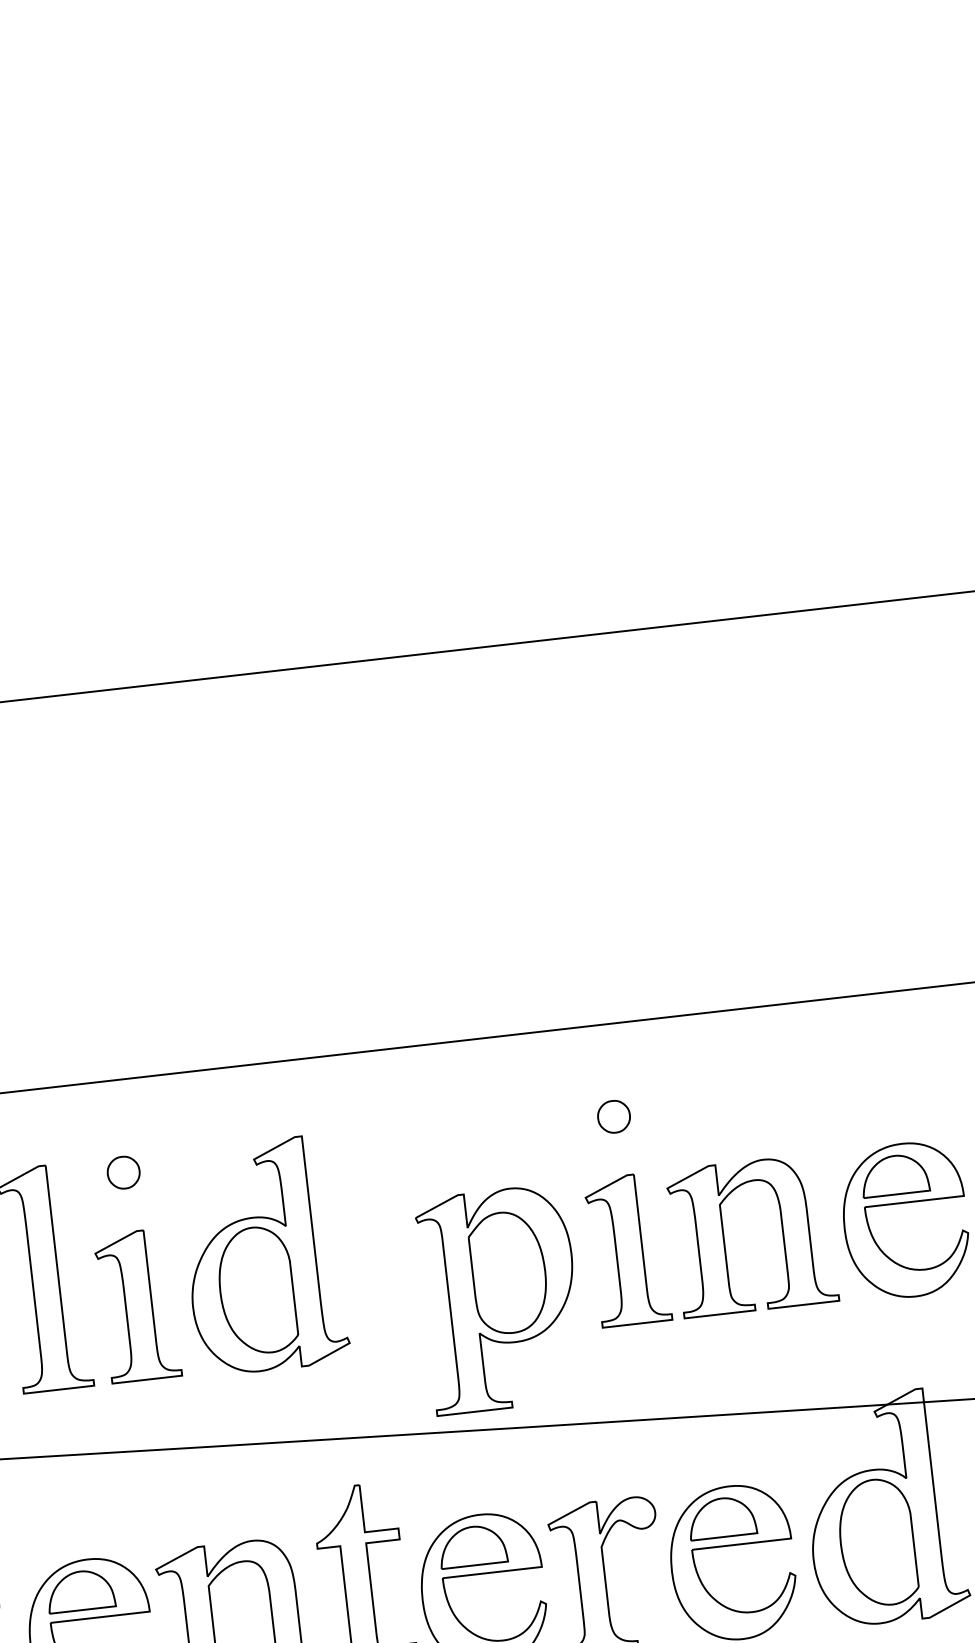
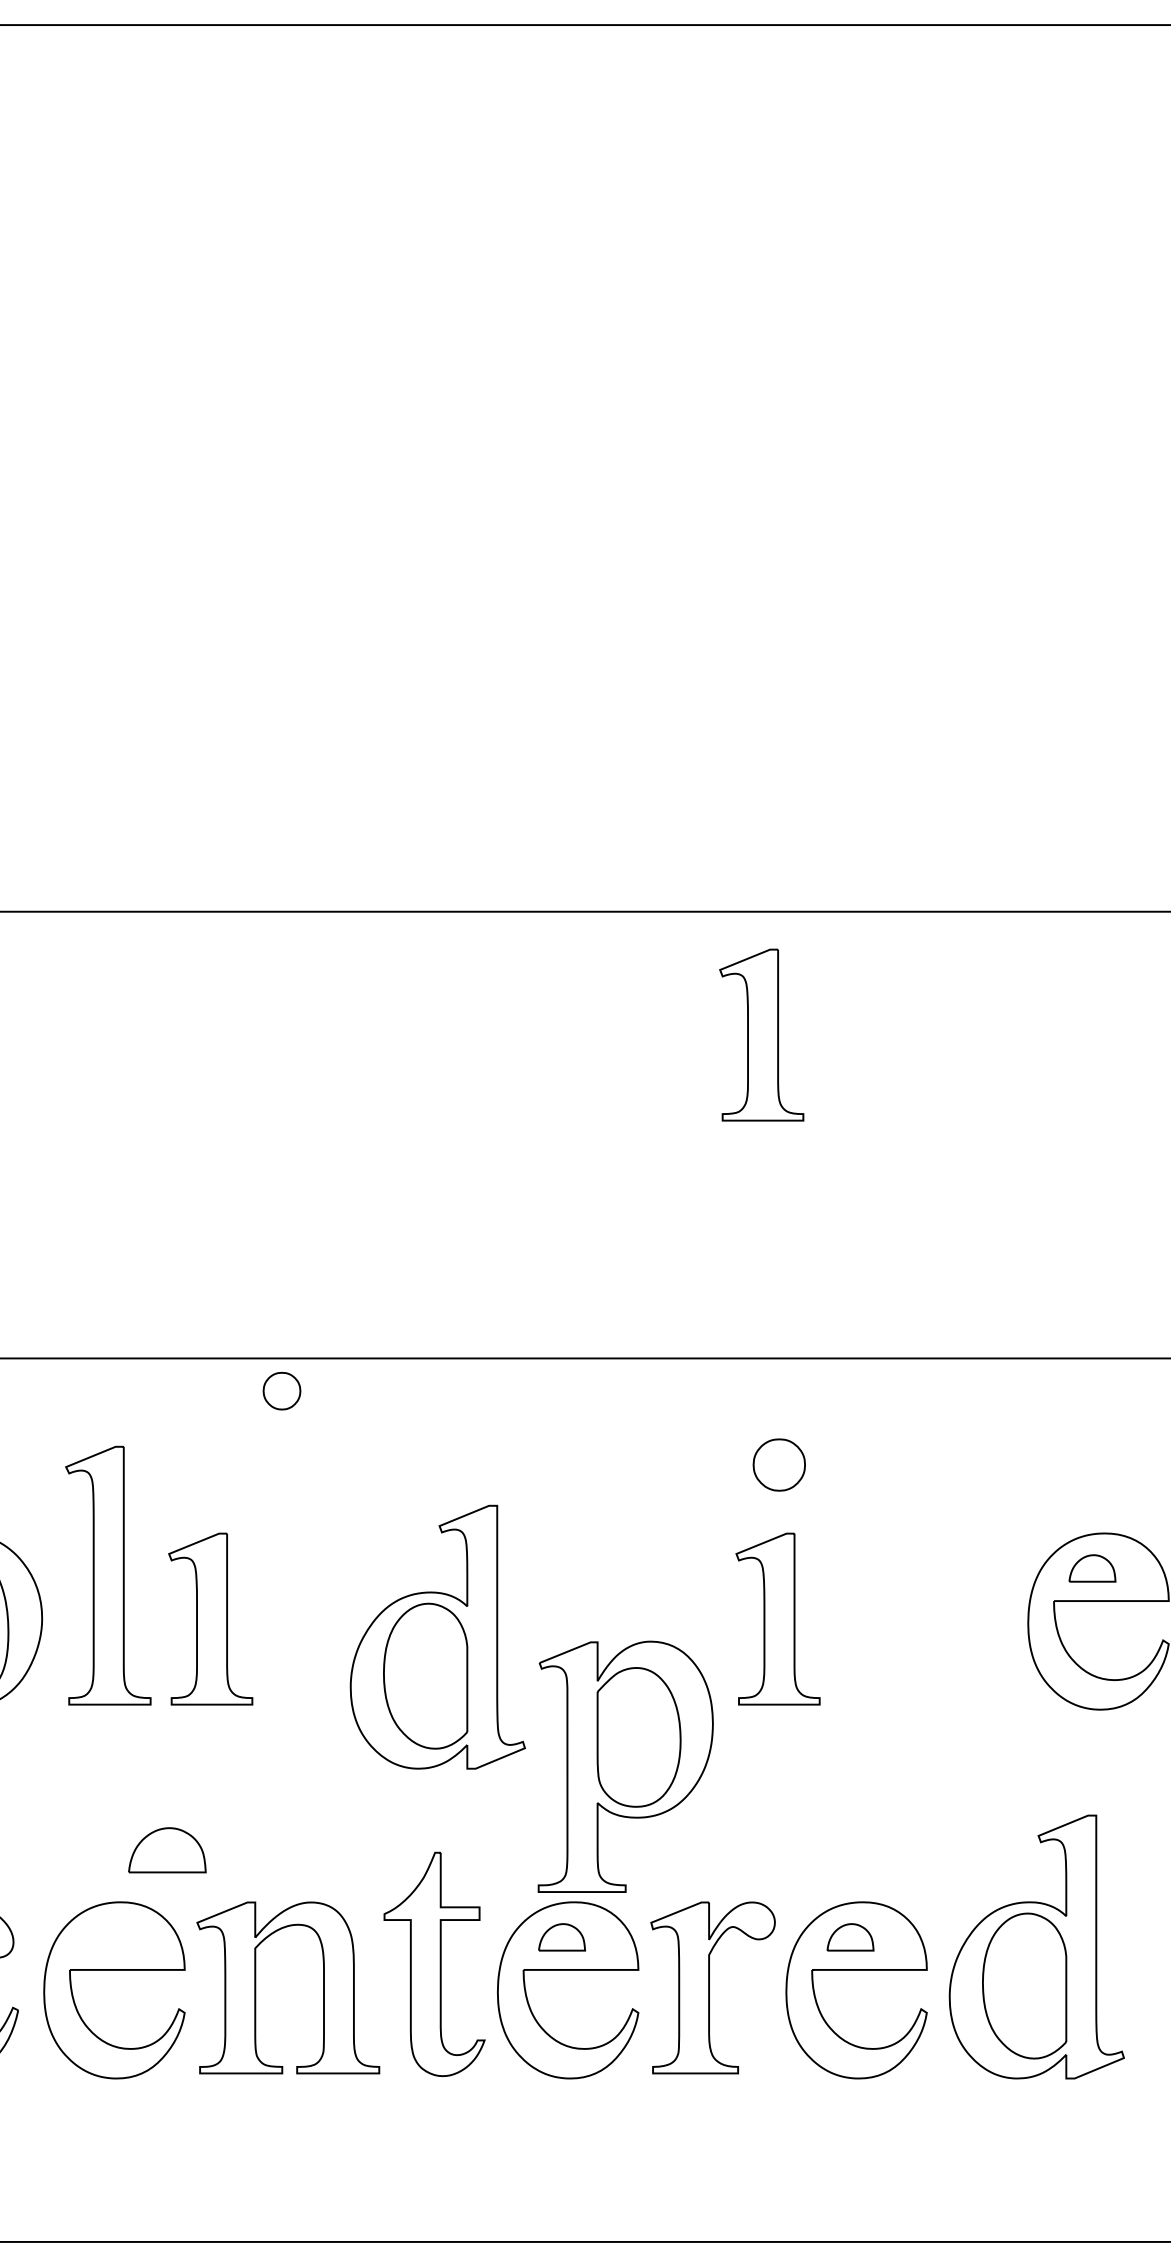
part: (556, 746) -> (761, 1034), added
part: (614, 1117) -> (779, 1465), size x1.4
part: (123, 1173) -> (281, 1391), moved
part: (894, 1175) -> (1092, 1568), size x0.6
part: (724, 1238) -> (889, 1618), removed
part: (263, 1255) -> (437, 1636), moved
part: (500, 1299) -> (625, 1766), moved
part: (722, 1518) -> (850, 1937), size x0.6
part: (472, 1546) -> (561, 1937), size x0.6
part: (80, 1591) -> (167, 1850), moved

